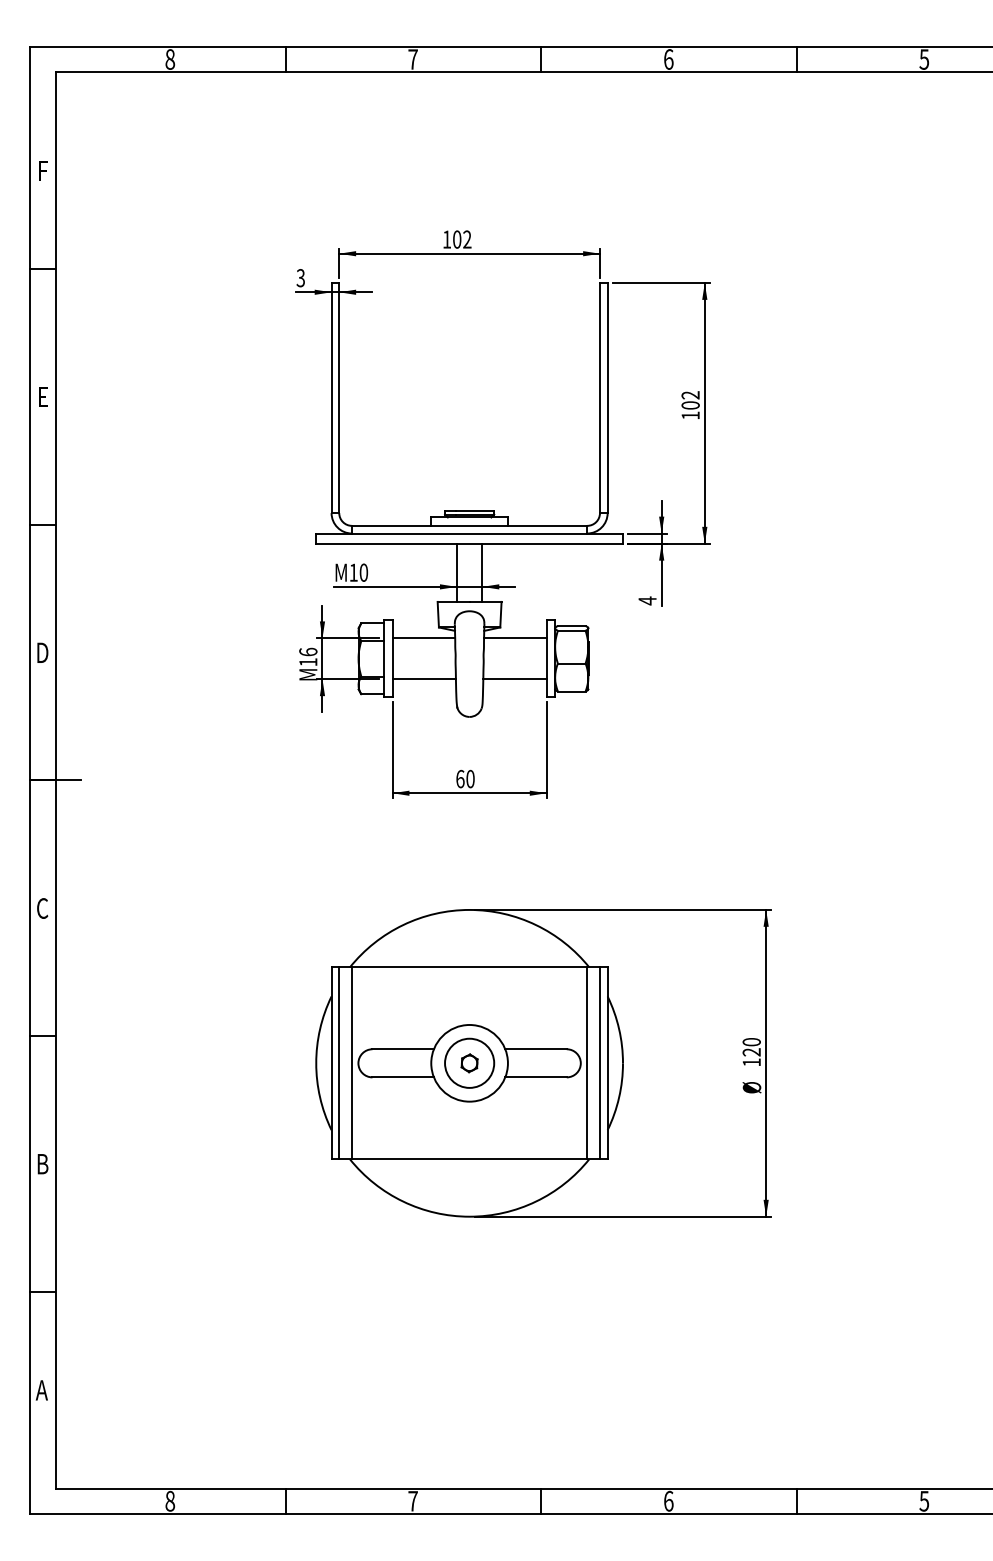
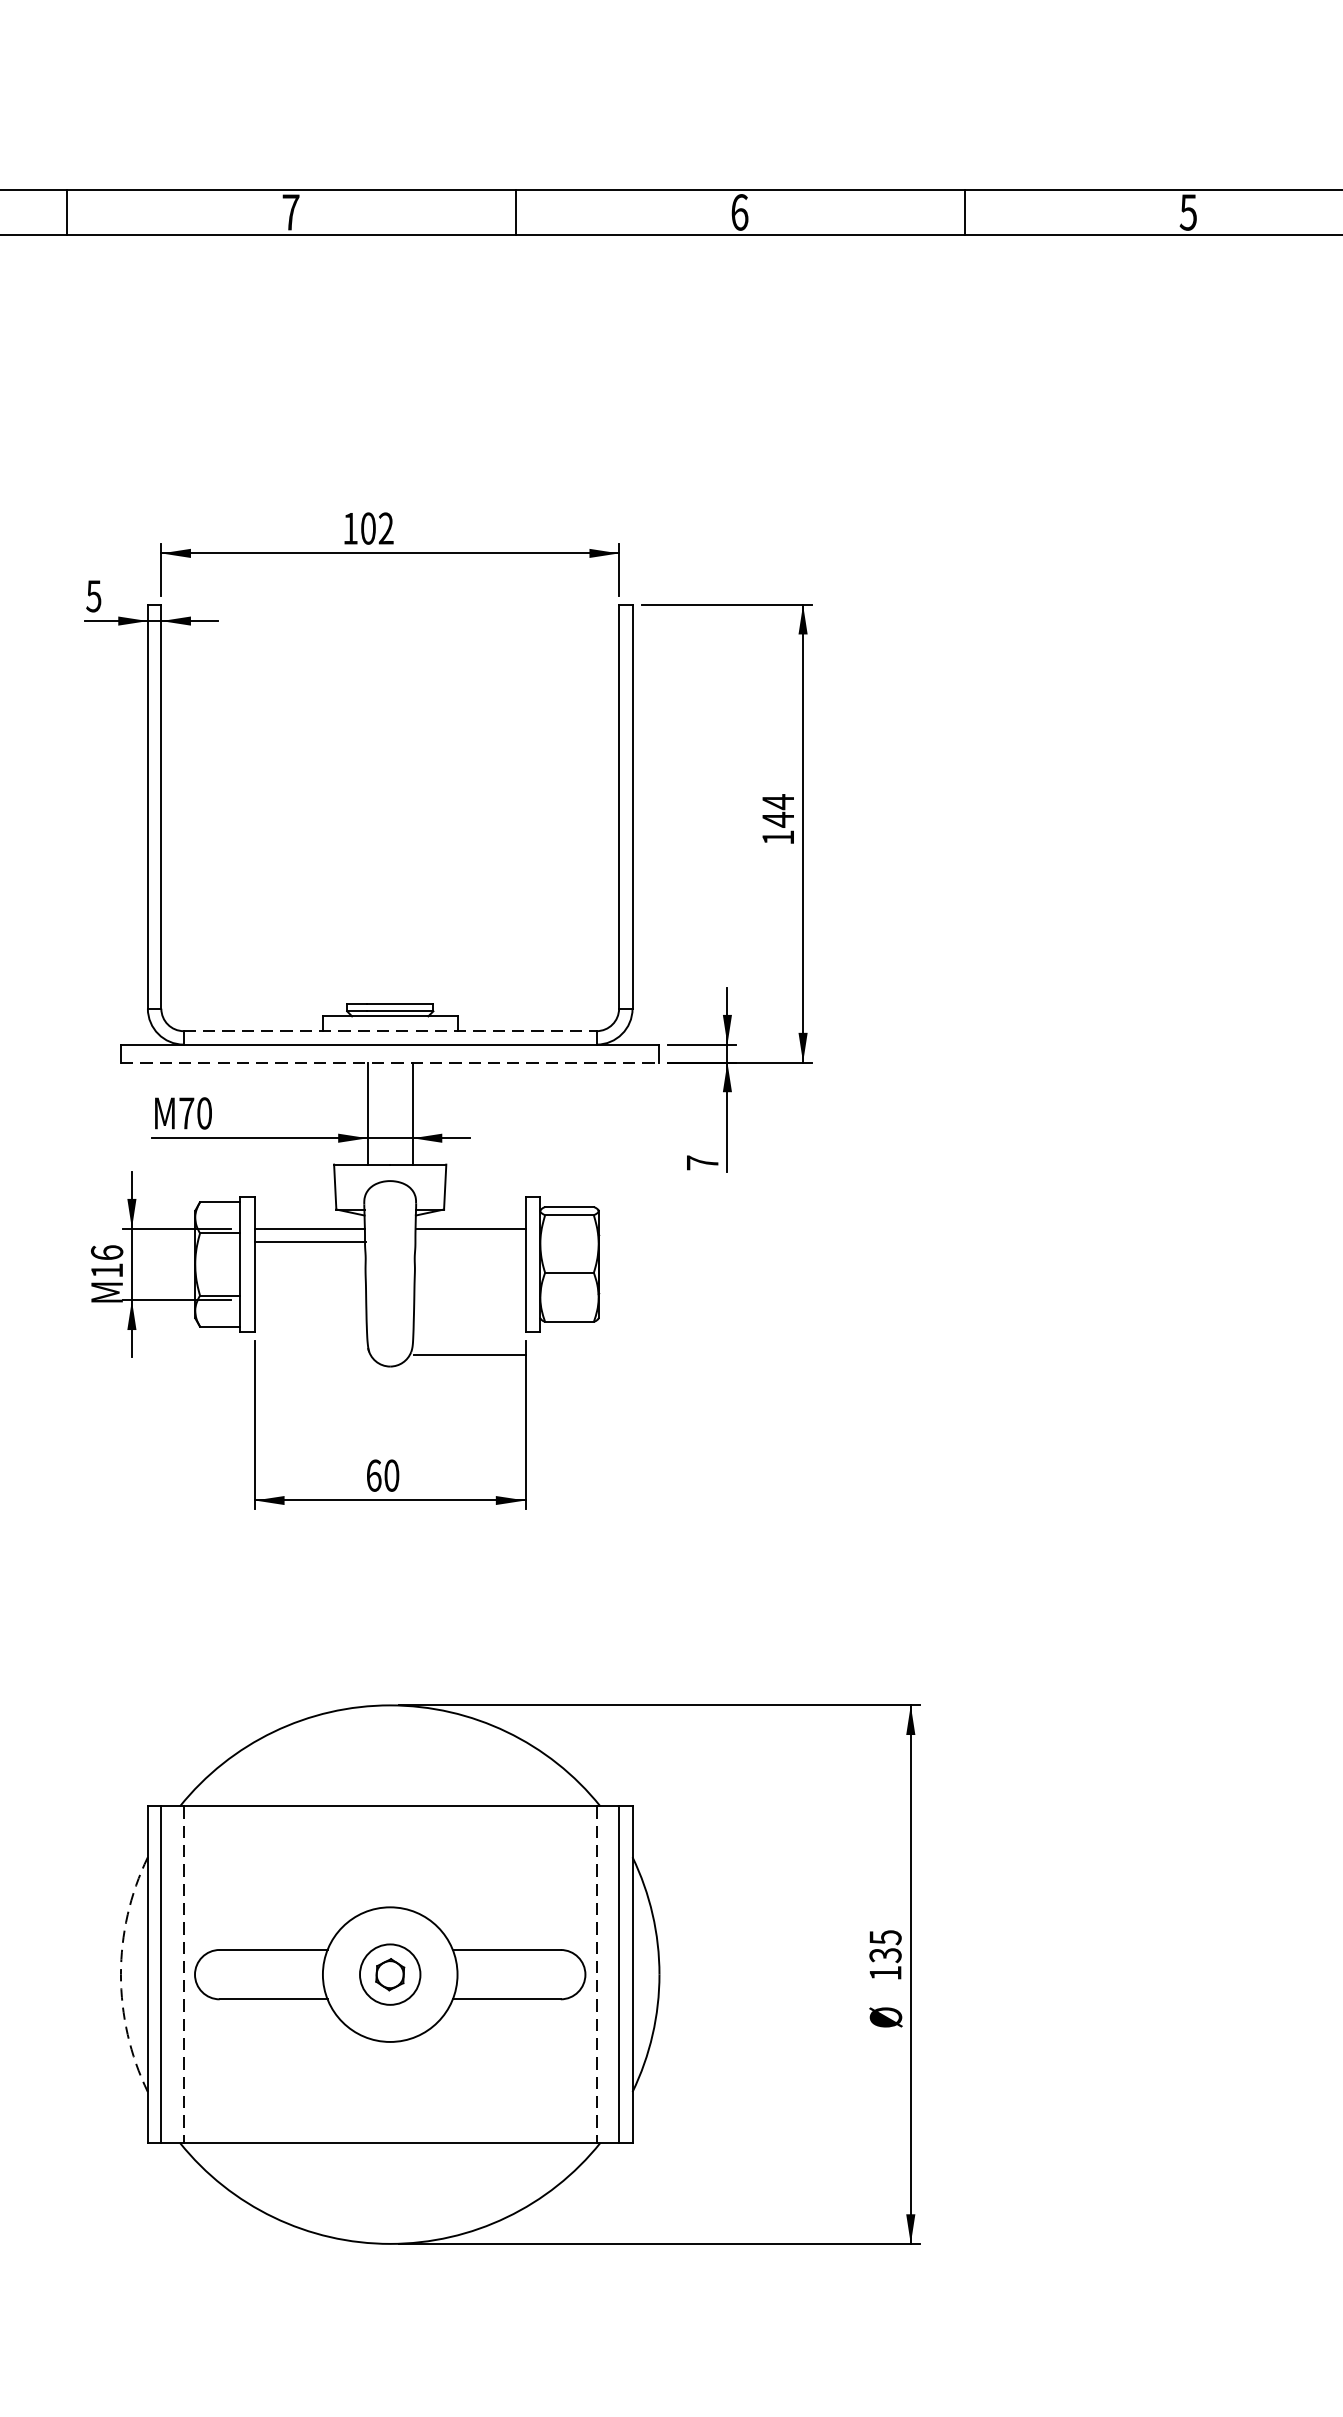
text: (300, 277) -> (93, 595), 3 -> 5
text: (690, 400) -> (777, 811), 102 -> 144
line: (469, 525) -> (390, 1030), solid -> dashed
line: (470, 543) -> (391, 1062), solid -> dashed
text: (353, 572) -> (186, 1113), 10 -> 70
text: (647, 600) -> (702, 1162), 4 -> 7
line: (423, 679) -> (309, 1242), moved
line: (514, 679) -> (469, 1355), moved
text: (751, 1047) -> (885, 1946), 120 -> 135
circle: (469, 1062) -> (390, 1973), size x0.7
arc: (316, 1063) -> (121, 1974), solid -> dashed
line: (352, 1063) -> (184, 1974), solid -> dashed
line: (587, 1063) -> (597, 1974), solid -> dashed

